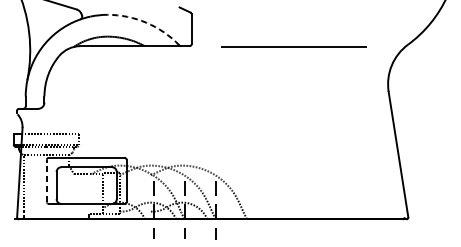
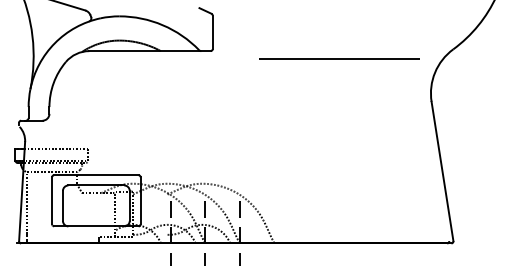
arc: (146, 23) -> (162, 25), dashed -> solid
line: (293, 46) -> (339, 58), moved
line: (47, 180) -> (52, 200), dashed -> solid

